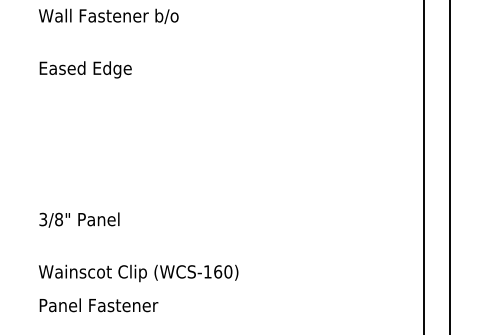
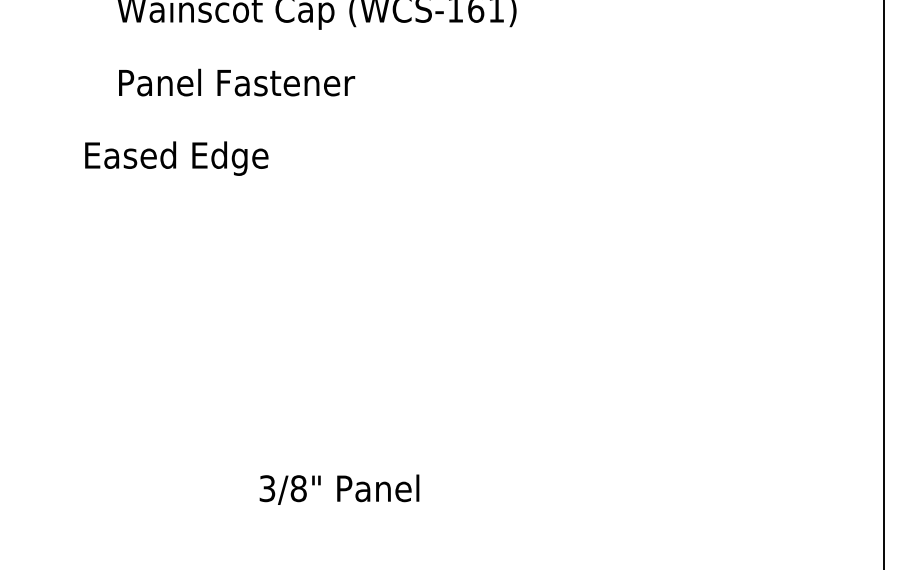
text: (108, 15) -> (255, 82), Wall Fastener b/o -> Panel Fastener
text: (85, 69) -> (176, 157), moved
text: (79, 219) -> (339, 488), moved

